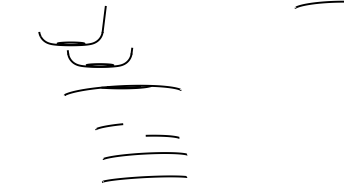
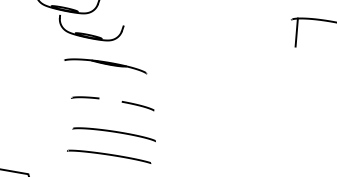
line: (302, 19) -> (296, 32), added
part: (122, 90) -> (105, 65), size x0.71
line: (162, 136) -> (138, 105), moved

